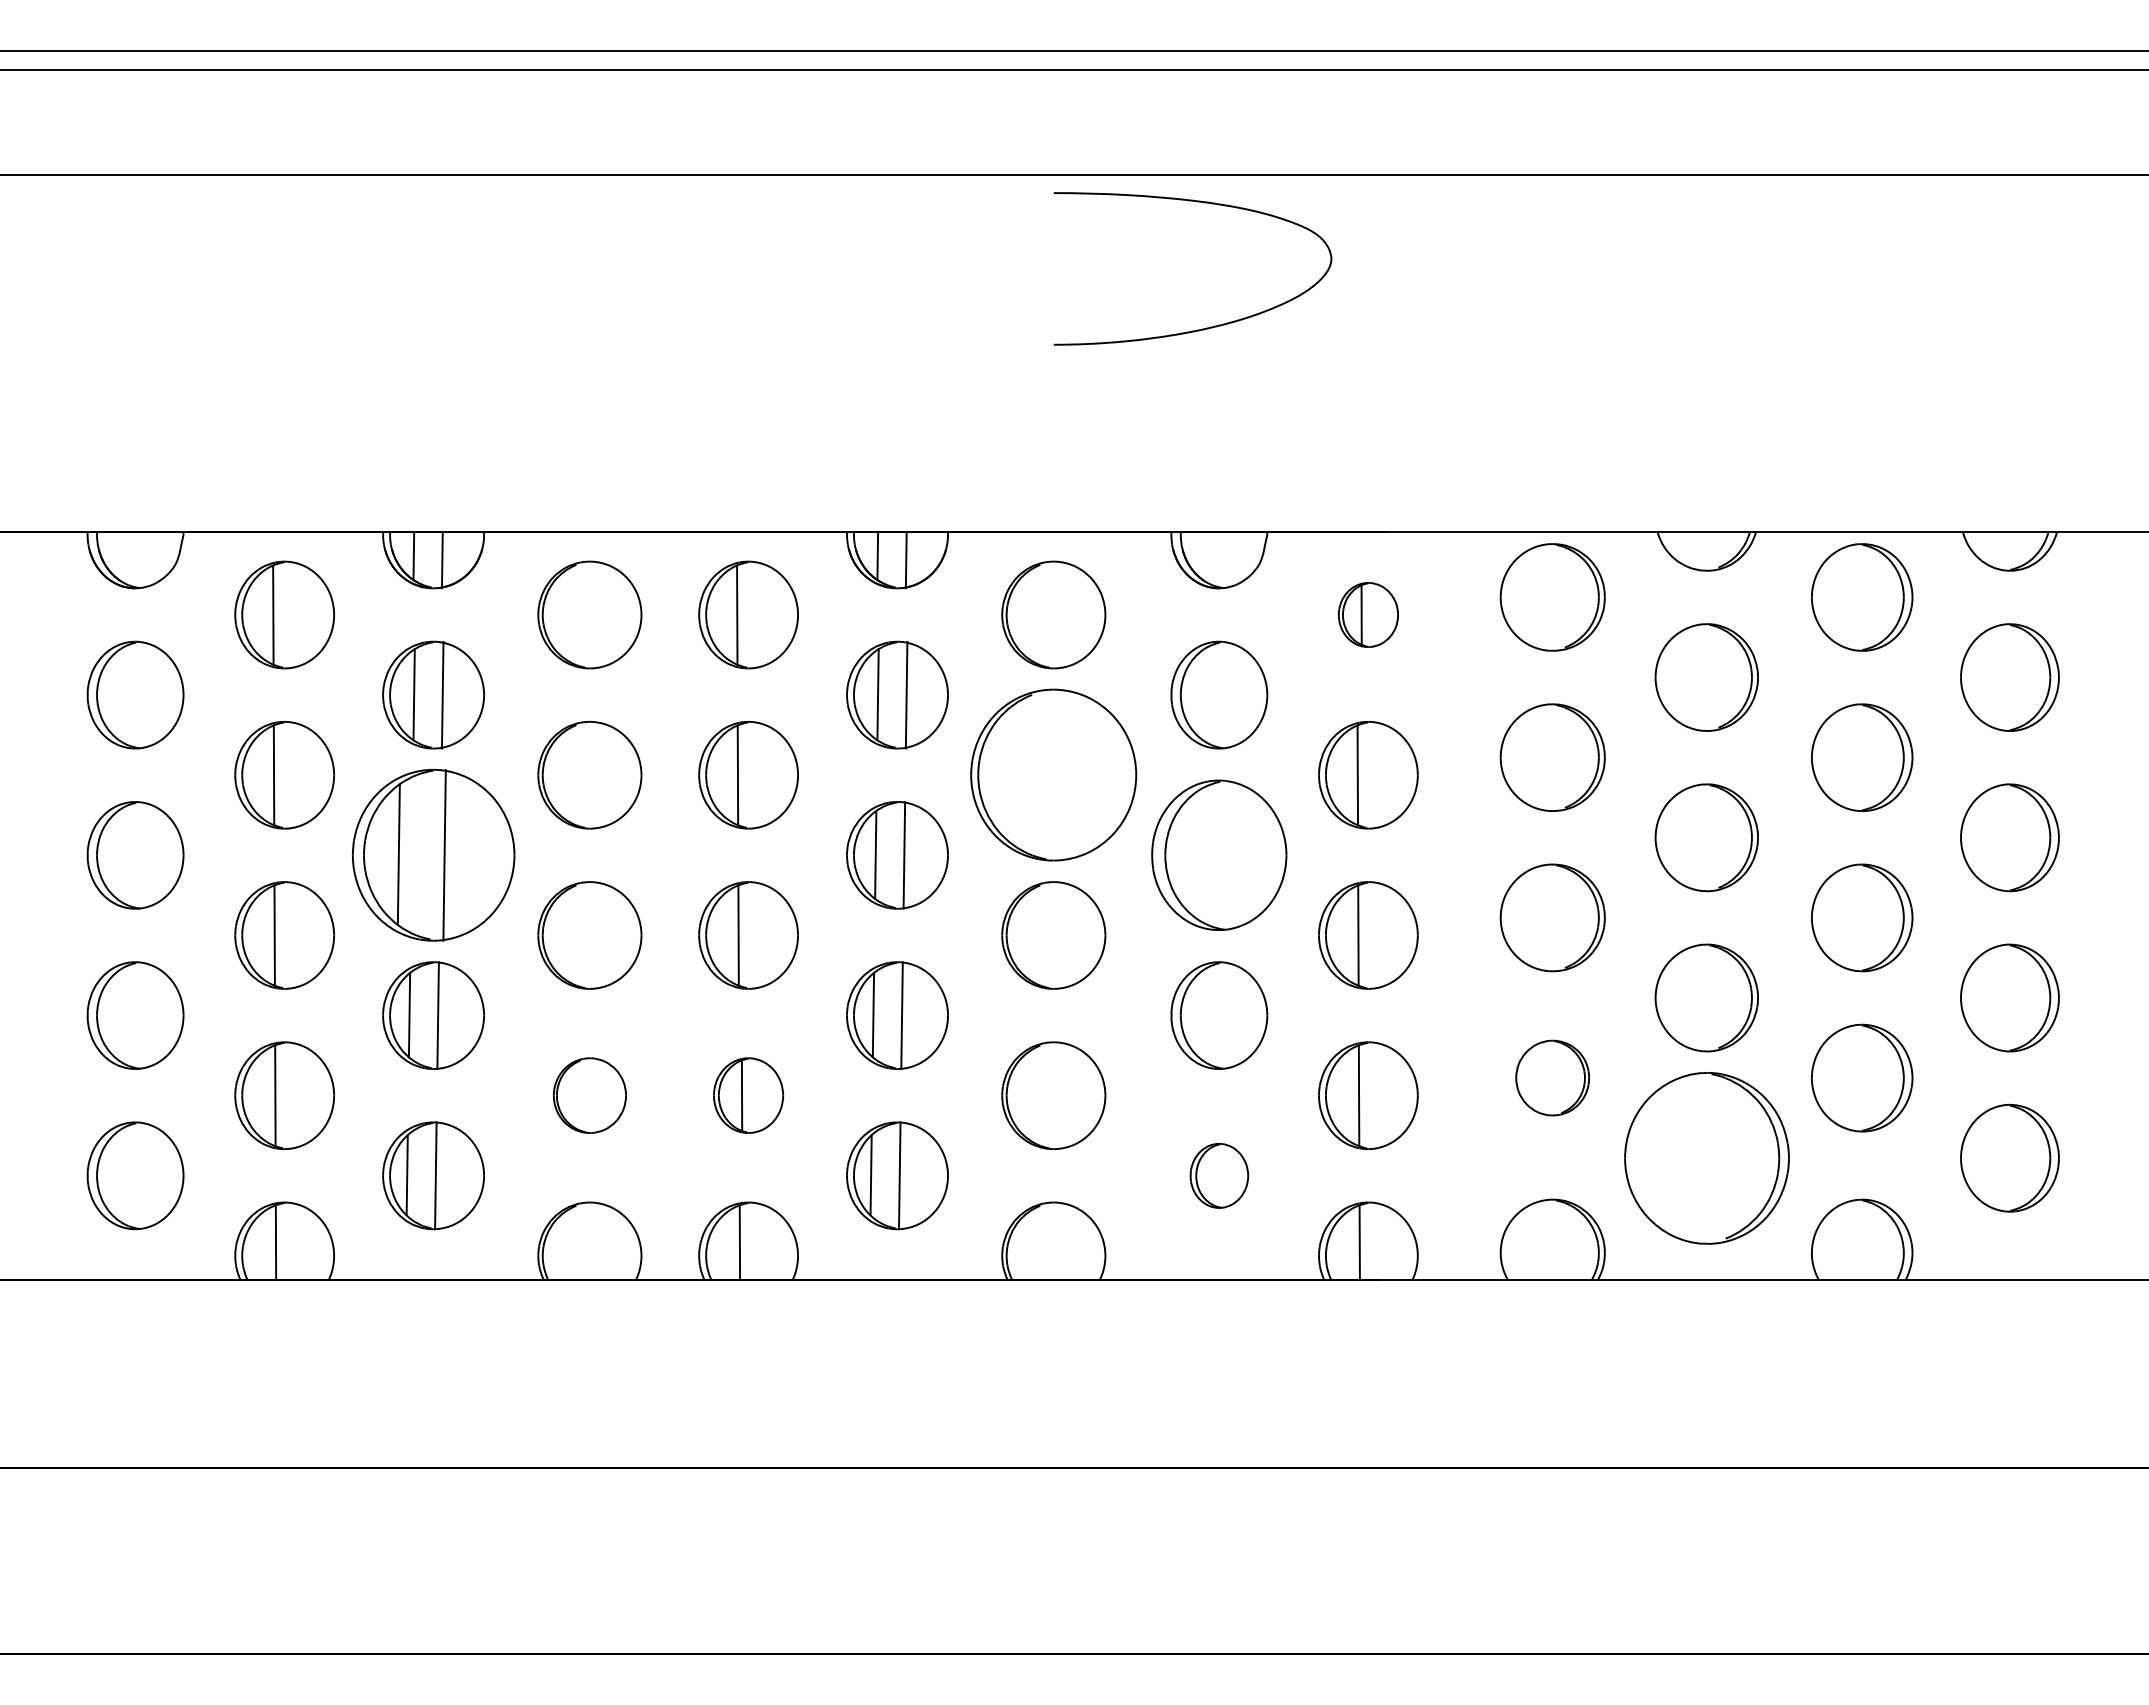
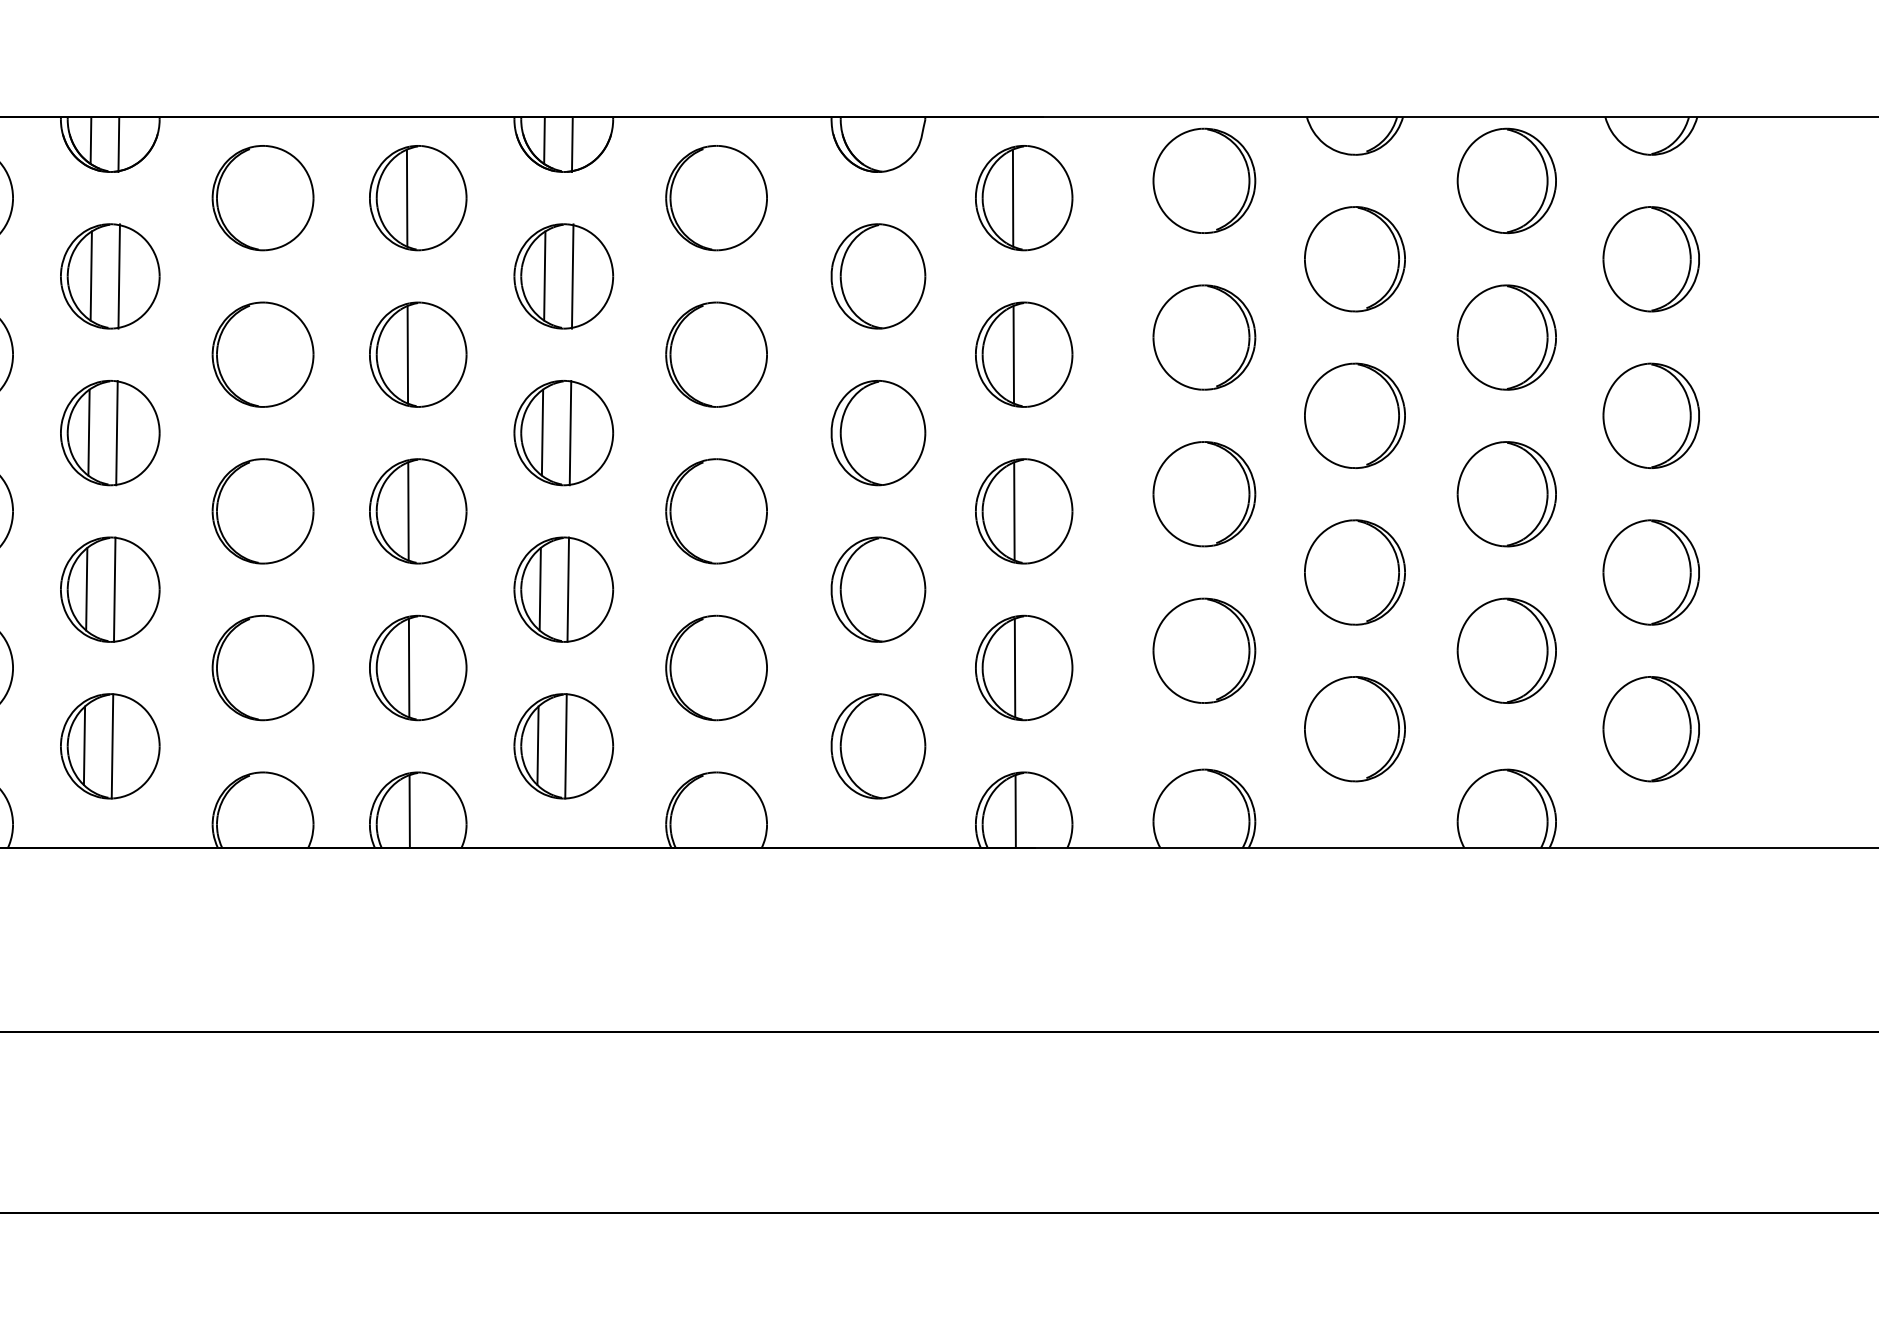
part: (1368, 614) -> (1024, 197), size x1.67
part: (1053, 775) -> (716, 354), size x0.62
part: (433, 855) -> (110, 433), size x0.62
part: (1219, 855) -> (878, 433), size x0.71
part: (1552, 1077) -> (1204, 650), size x1.43
part: (589, 1095) -> (262, 667), size x1.43
part: (748, 1095) -> (418, 667), size x1.43
part: (1706, 1157) -> (1354, 728), size x0.62
part: (1219, 1175) -> (878, 746), size x1.67

